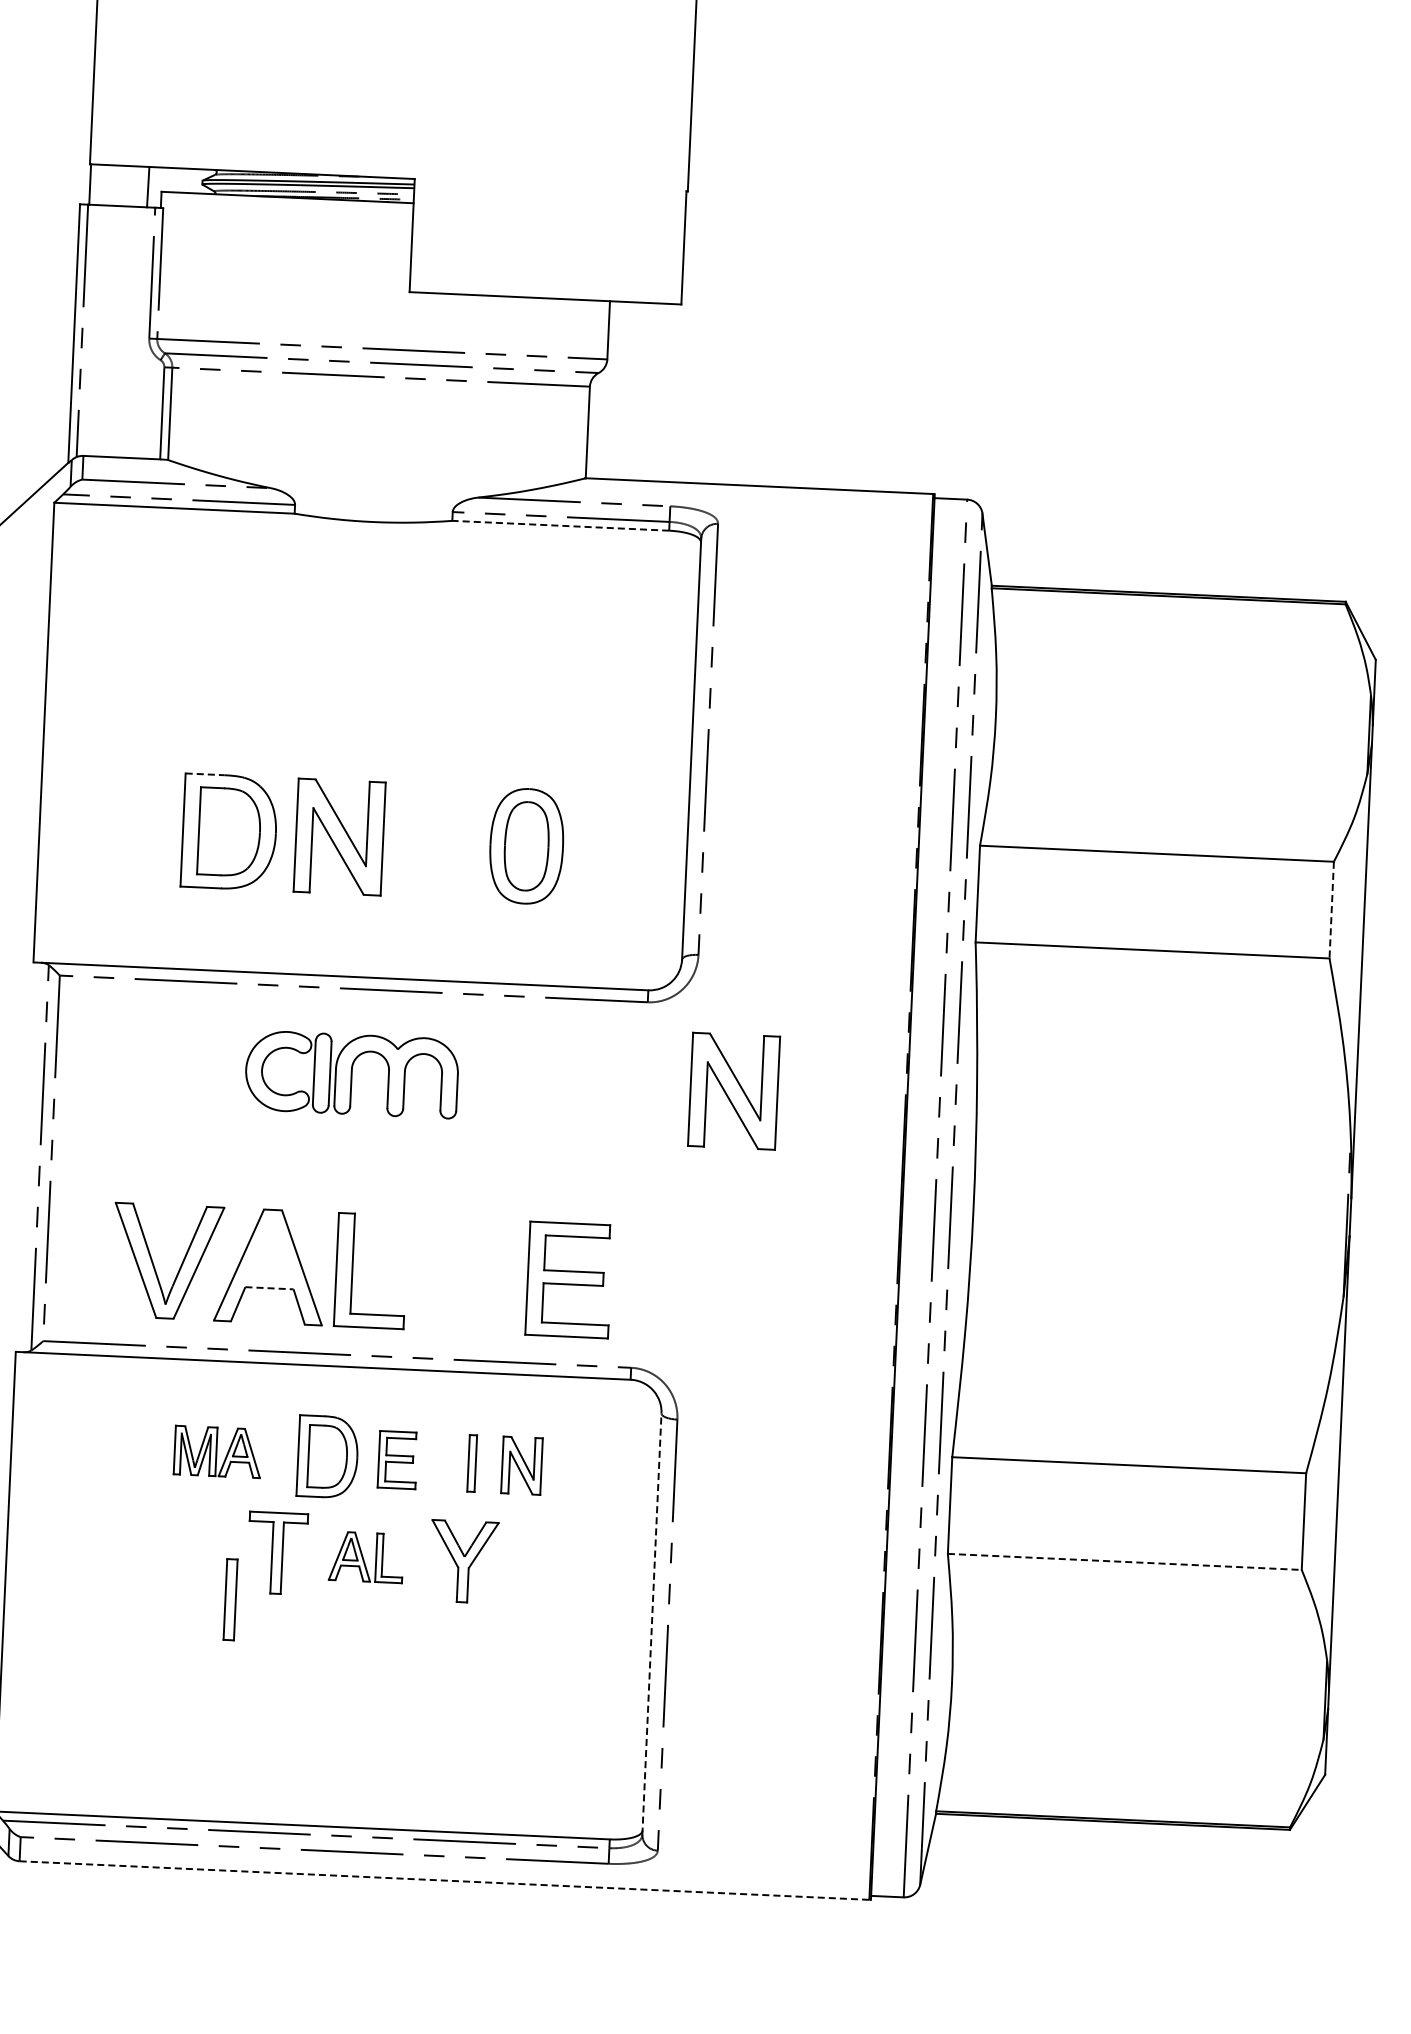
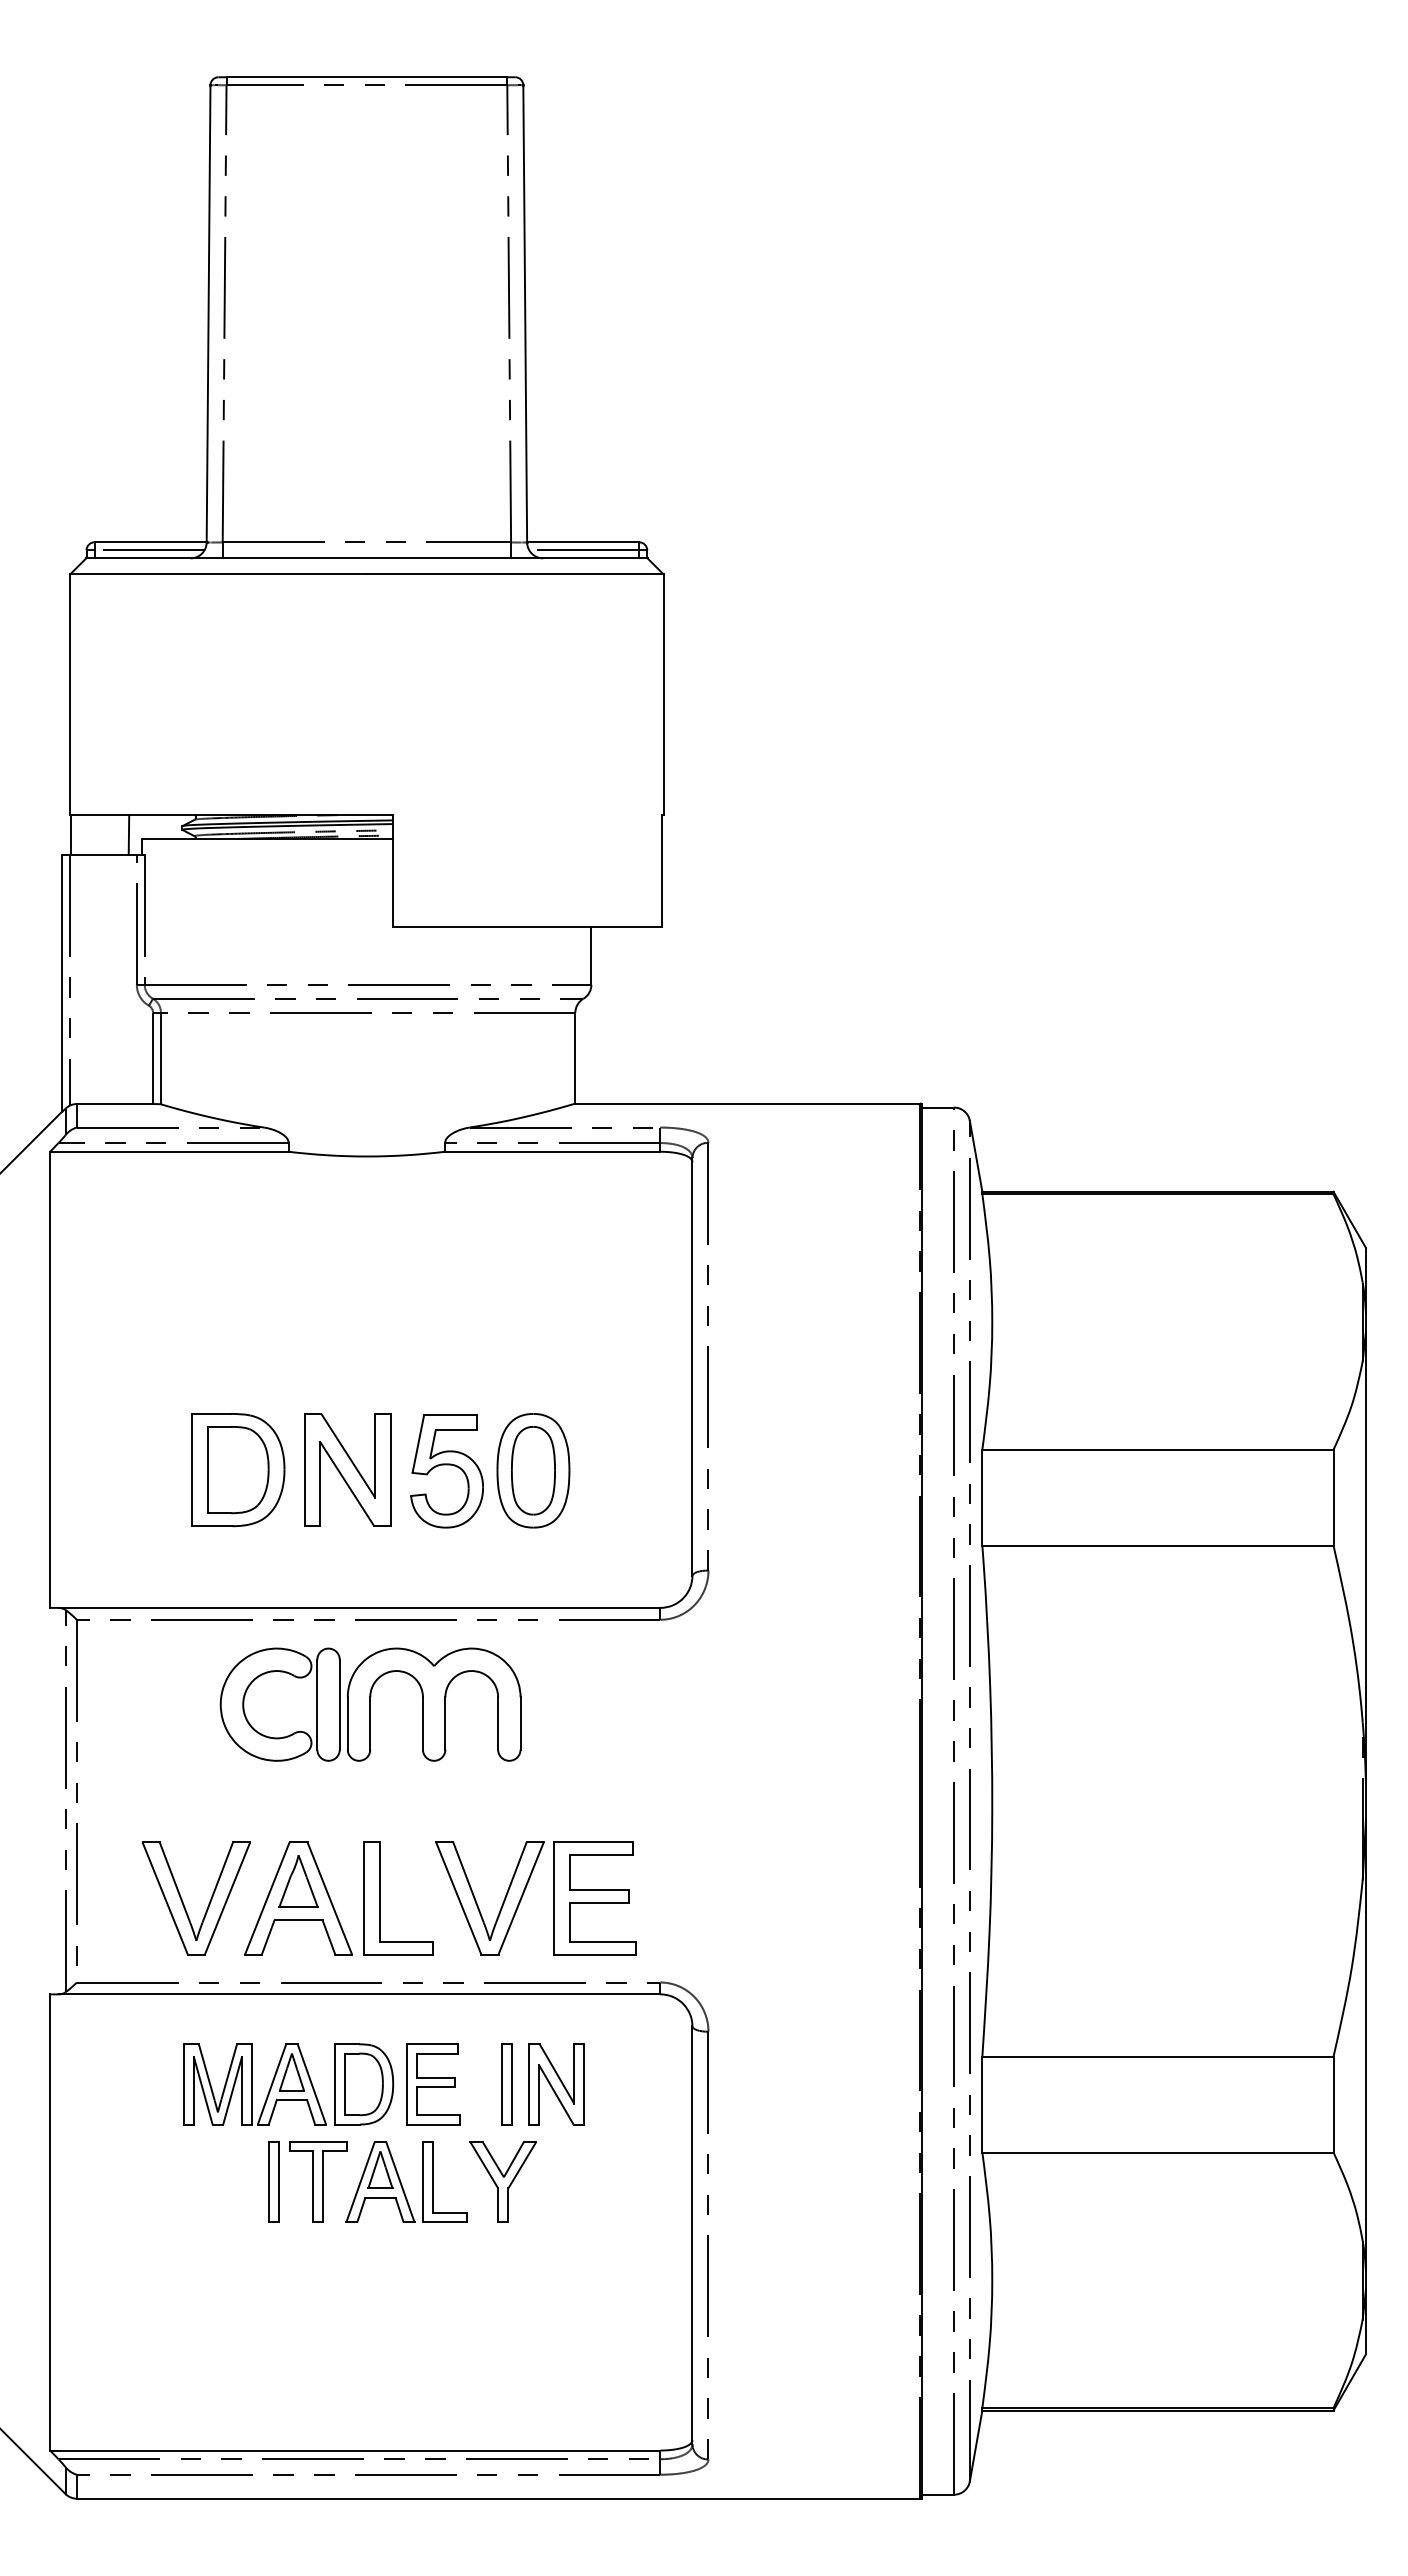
line: (560, 525) -> (552, 1151), dashed -> solid
line: (205, 773) -> (212, 1413), dashed -> solid
part: (439, 843) -> (446, 1471), added
line: (1331, 909) -> (1333, 1497), dashed -> solid
part: (351, 1074) -> (370, 1704), size x1.43
part: (733, 1090) -> (749, 1703), removed
part: (271, 1249) -> (298, 1881), added
part: (450, 1278) -> (477, 1902), added
line: (269, 1287) -> (298, 1919), dashed -> solid
part: (217, 1452) -> (254, 2084), size x1.67
part: (397, 1460) -> (433, 2084), size x1.43
part: (471, 1463) -> (506, 2084), size x1.43
part: (521, 1465) -> (556, 2084), size x1.43
part: (366, 1556) -> (406, 2181), size x1.67
line: (1124, 1561) -> (1157, 2152), dashed -> solid
part: (230, 1598) -> (273, 2181), moved
line: (651, 1624) -> (692, 2235), dashed -> solid
line: (444, 1880) -> (498, 2498), dashed -> solid

